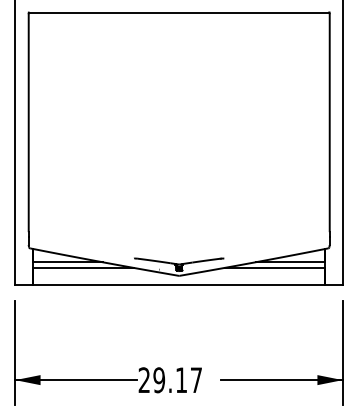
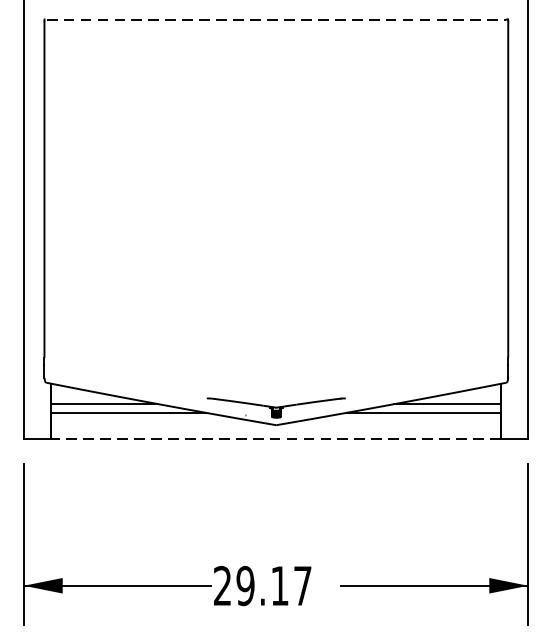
line: (179, 12) -> (276, 19), solid -> dashed
line: (179, 284) -> (276, 438), solid -> dashed

